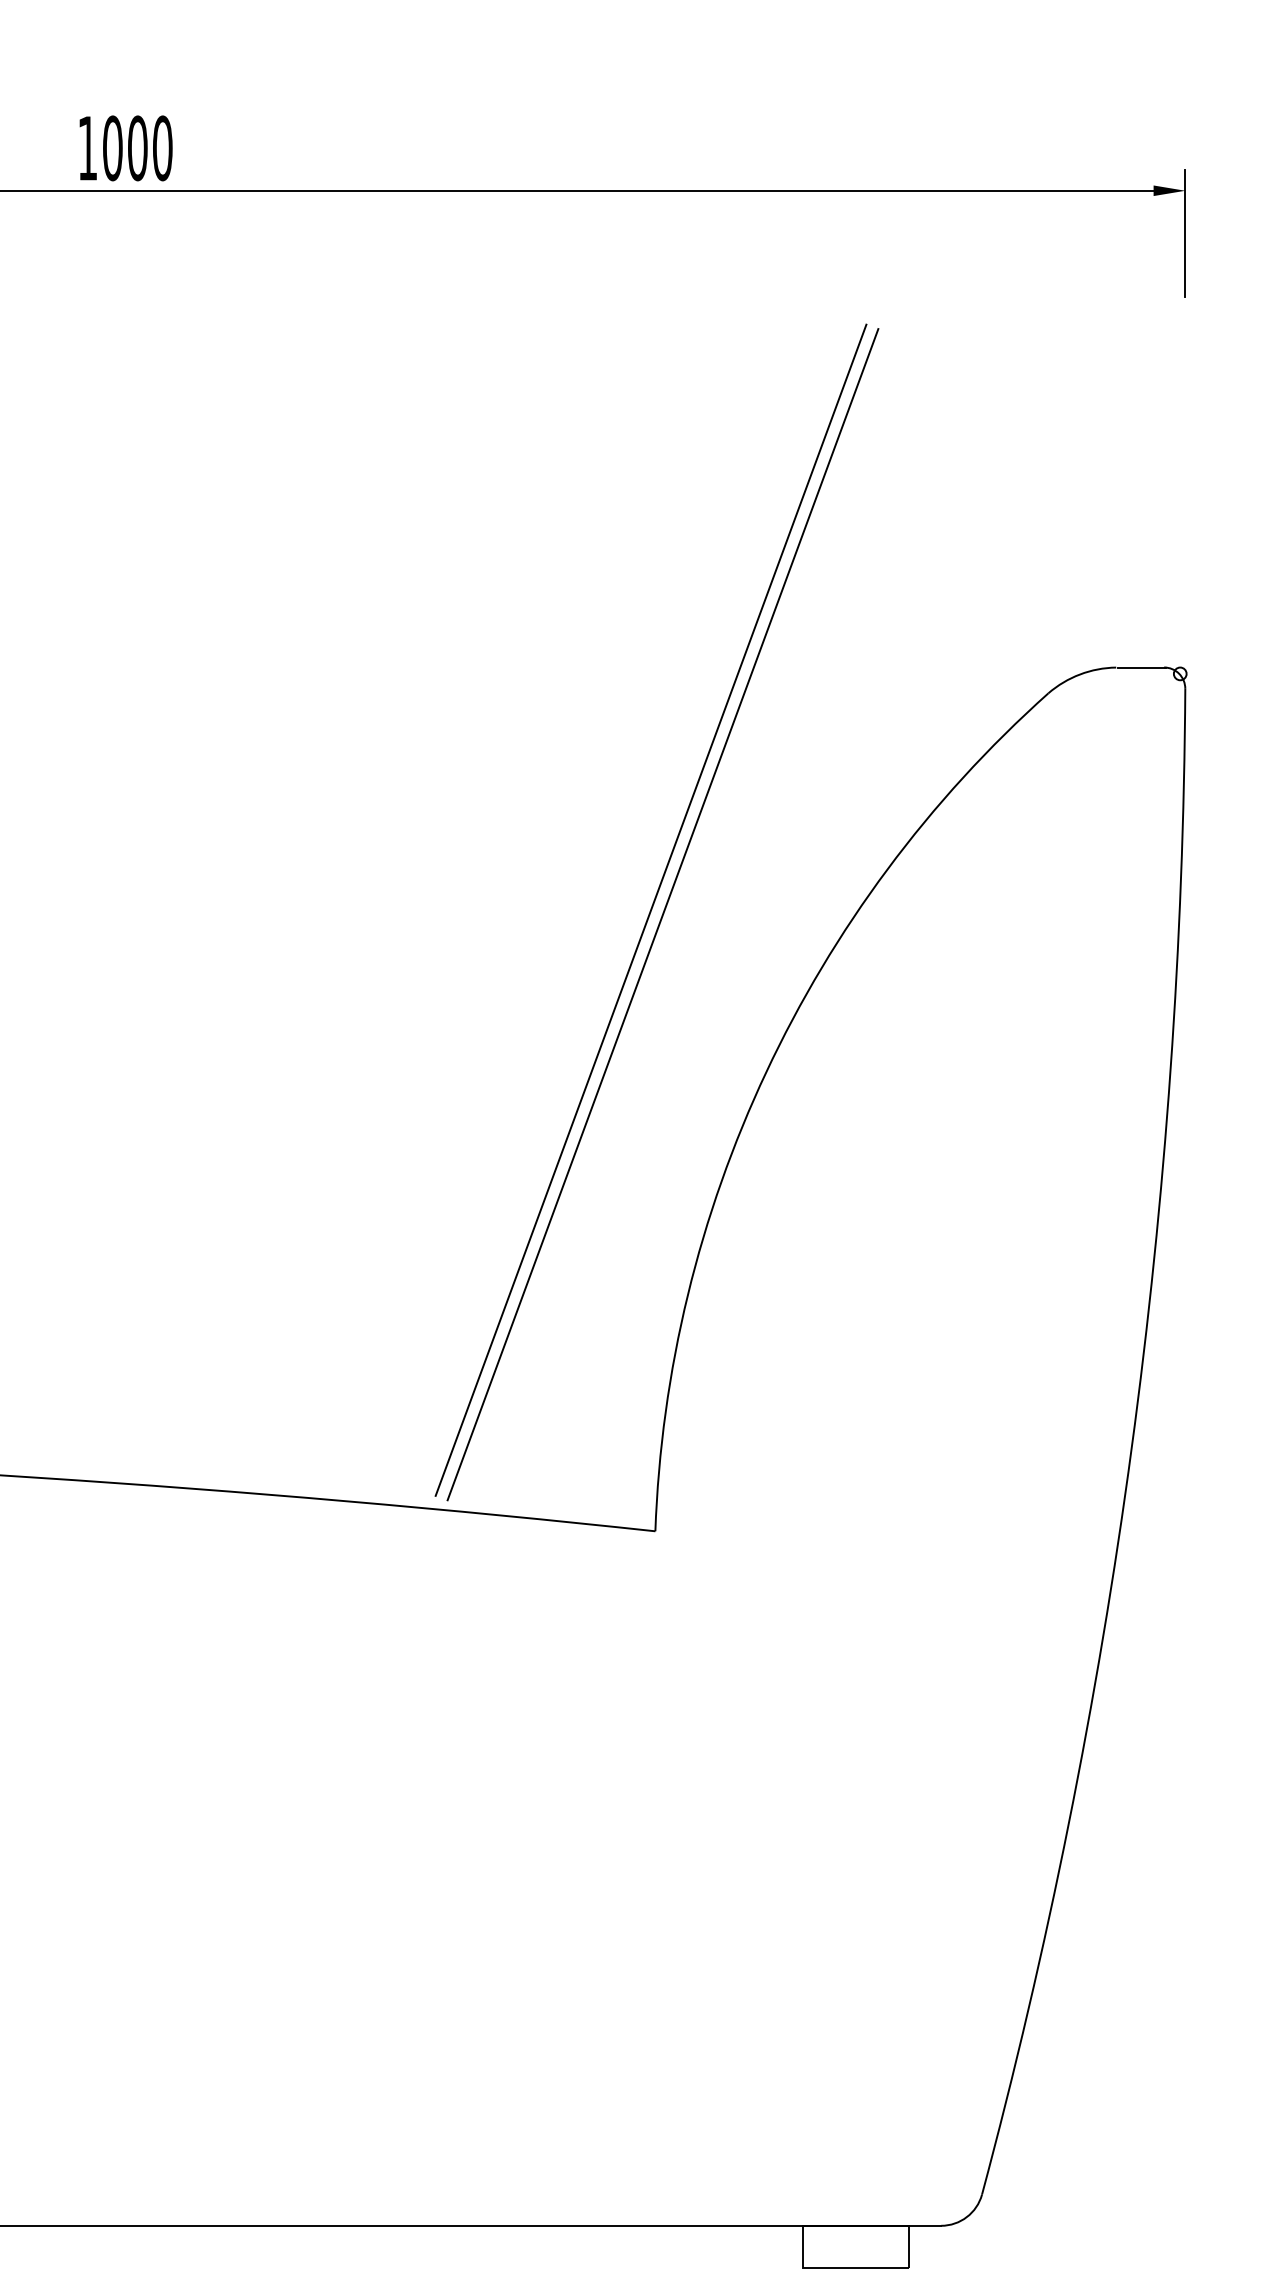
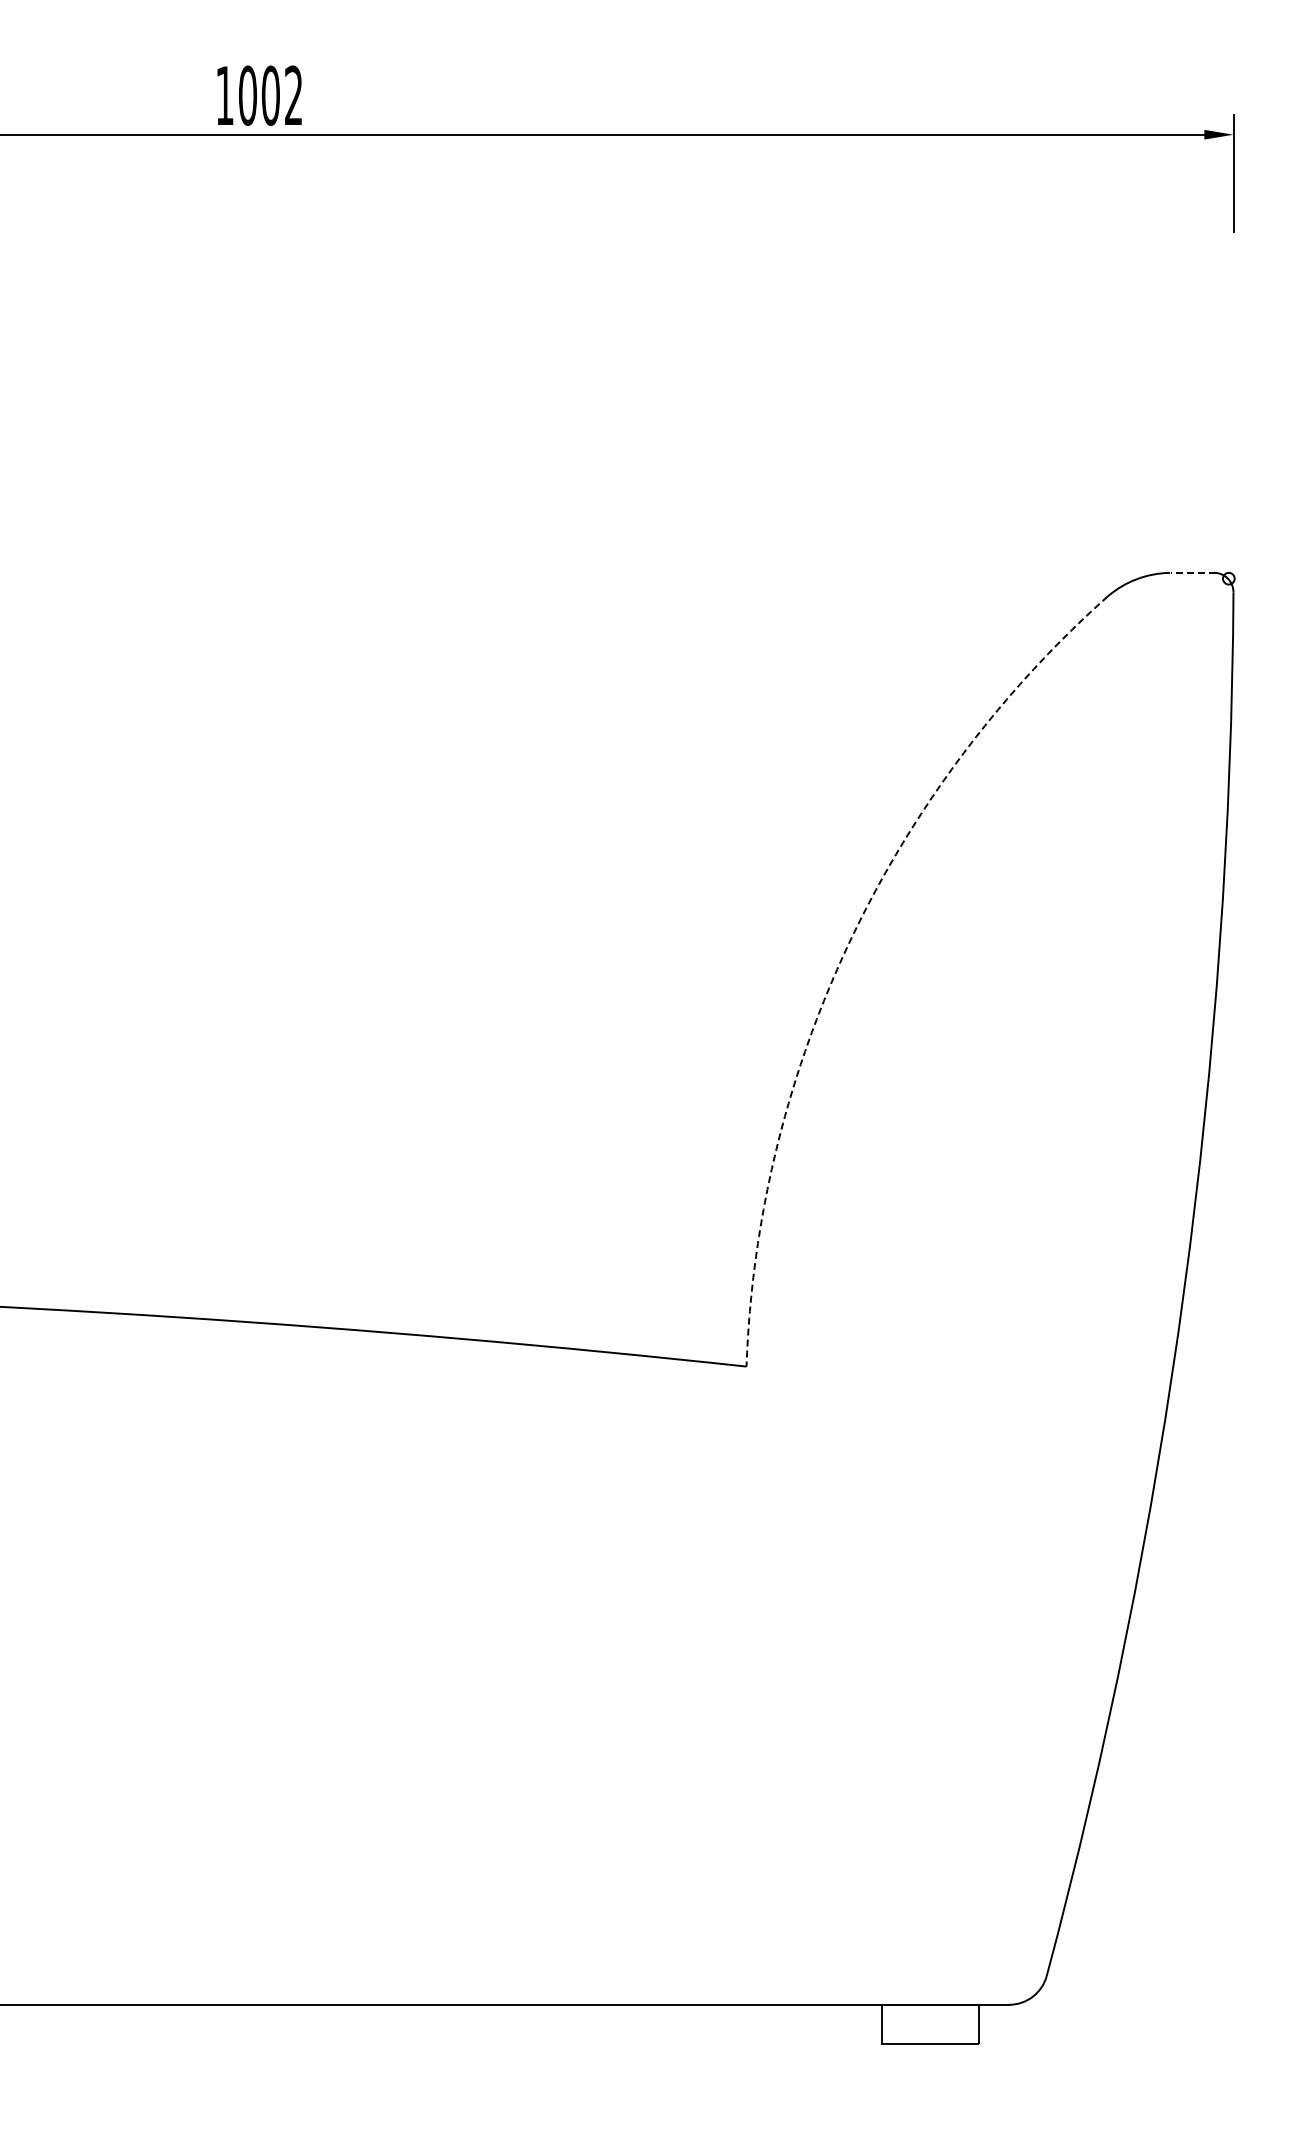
text: (162, 148) -> (293, 95), 1000 -> 1002
line: (1141, 667) -> (1193, 572), solid -> dashed
line: (651, 909) -> (742, 795), removed
line: (662, 914) -> (753, 799), removed
arc: (766, 1071) -> (848, 944), solid -> dashed

